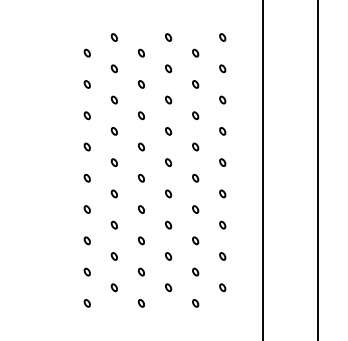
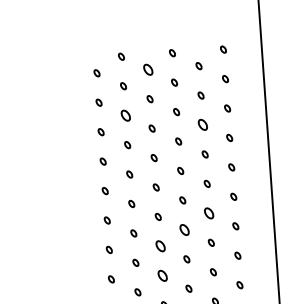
part: (140, 52) -> (147, 69), size x1.6
part: (113, 99) -> (124, 115), size x1.6
part: (195, 115) -> (202, 124), size x1.6
part: (195, 209) -> (209, 213), size x1.6
part: (168, 224) -> (184, 229), size x1.6
part: (140, 240) -> (159, 246), size x1.6
part: (140, 271) -> (161, 275), size x1.6

